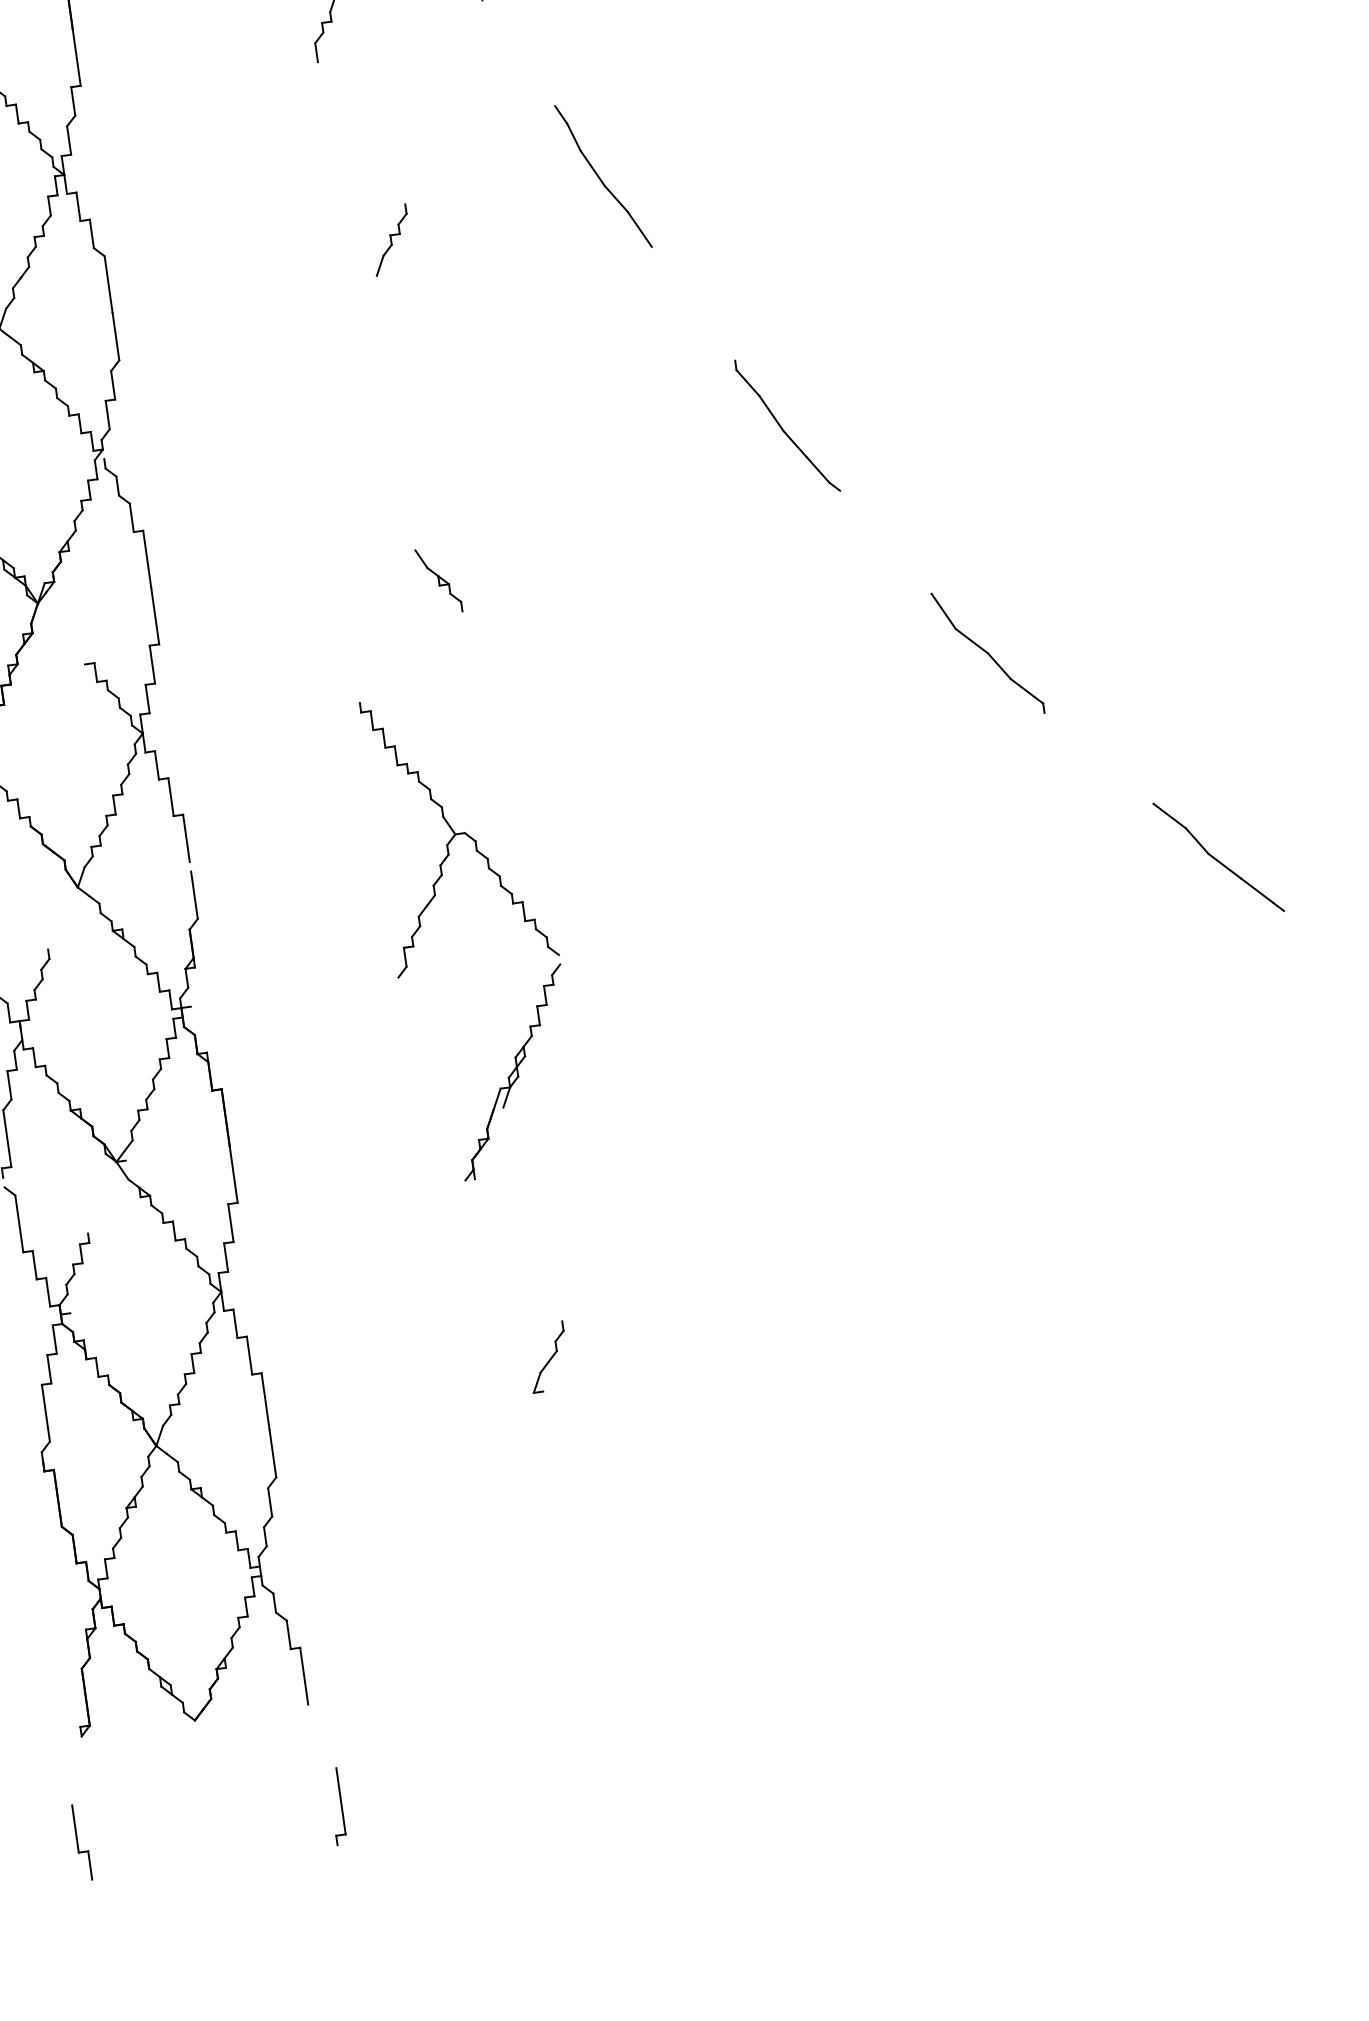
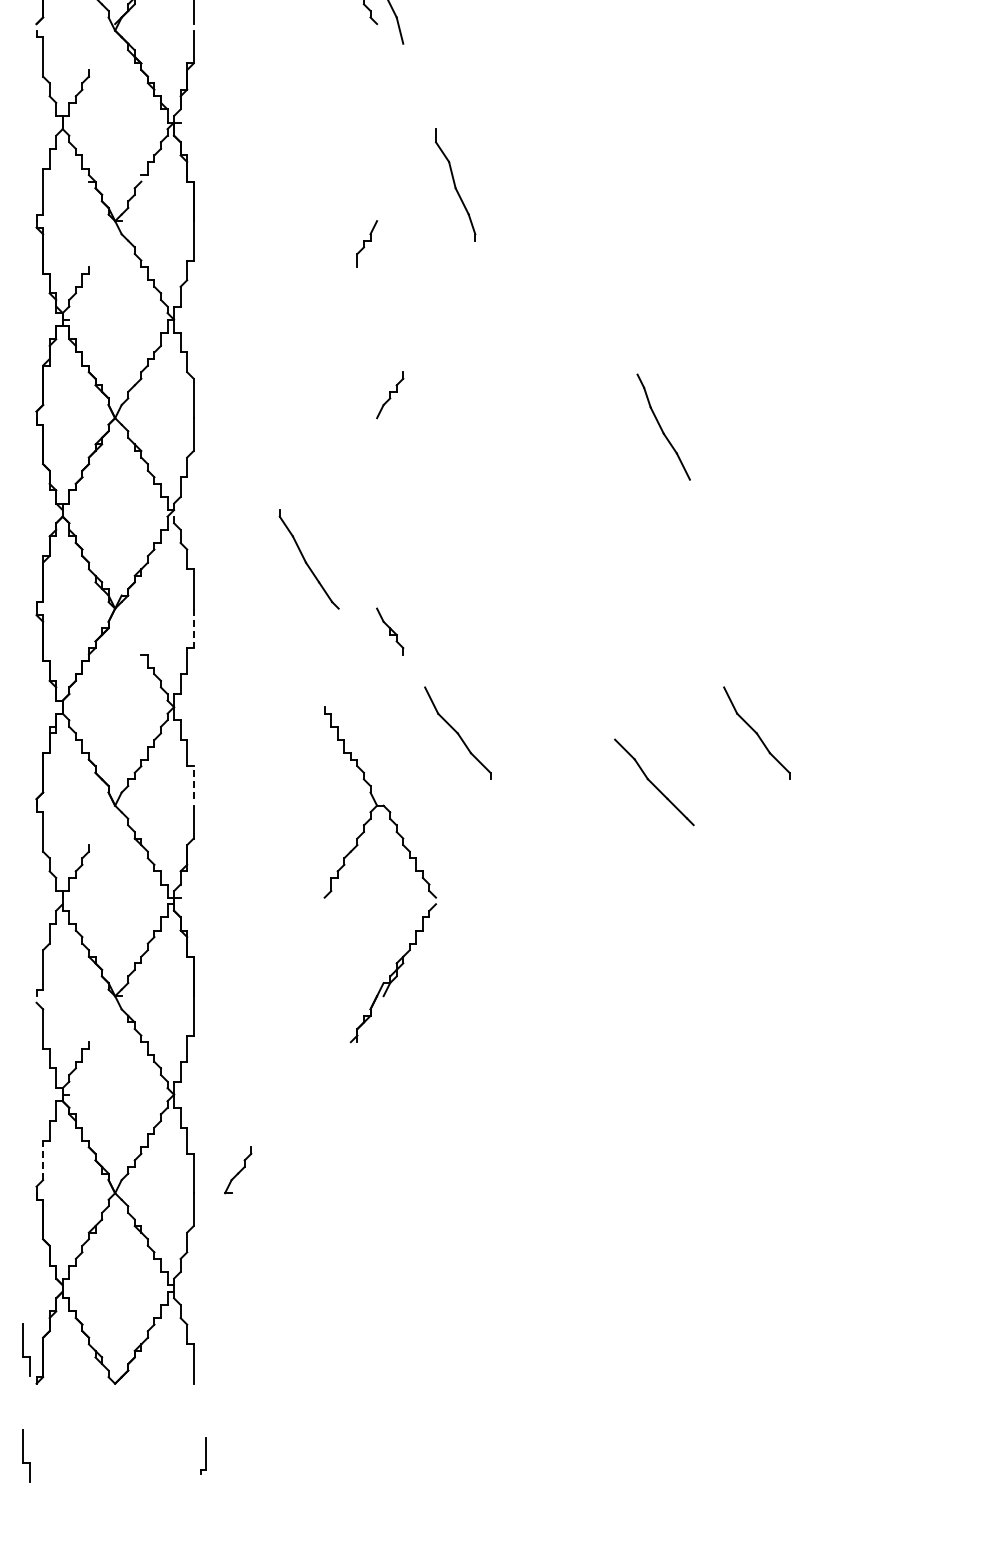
part: (602, 175) -> (663, 426), moved
part: (786, 426) -> (308, 559), moved
line: (154, 616) -> (193, 628), solid -> dashed
part: (556, 712) -> (457, 732), added
line: (186, 838) -> (193, 782), solid -> dashed
part: (1219, 857) -> (654, 782), moved
part: (548, 1357) -> (238, 1170), moved
line: (46, 1413) -> (43, 1160), solid -> dashed
part: (60, 1689) -> (26, 1349), added
part: (336, 1806) -> (203, 1455), size x0.7

